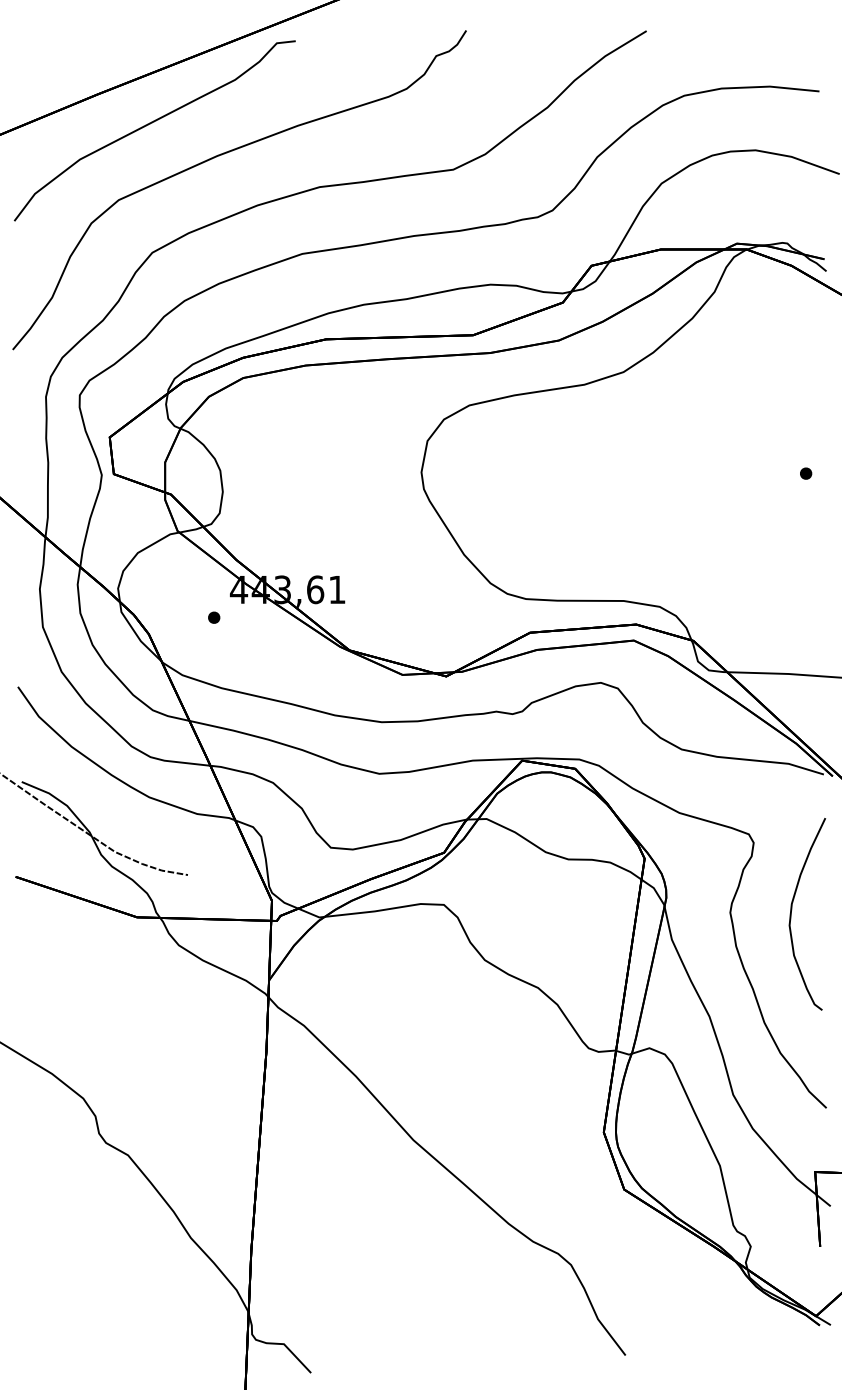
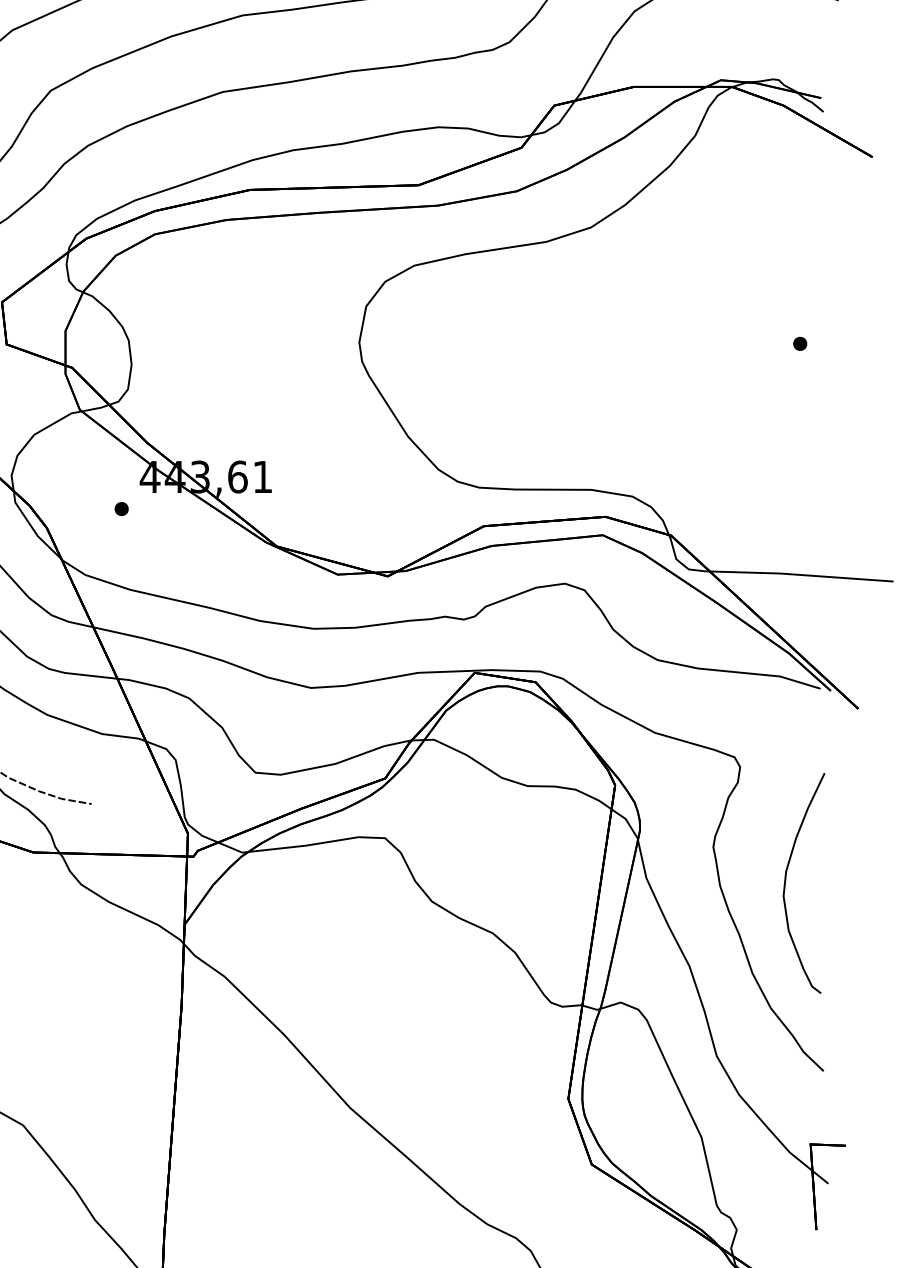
curve: (792, 910) -> (786, 879), moved

